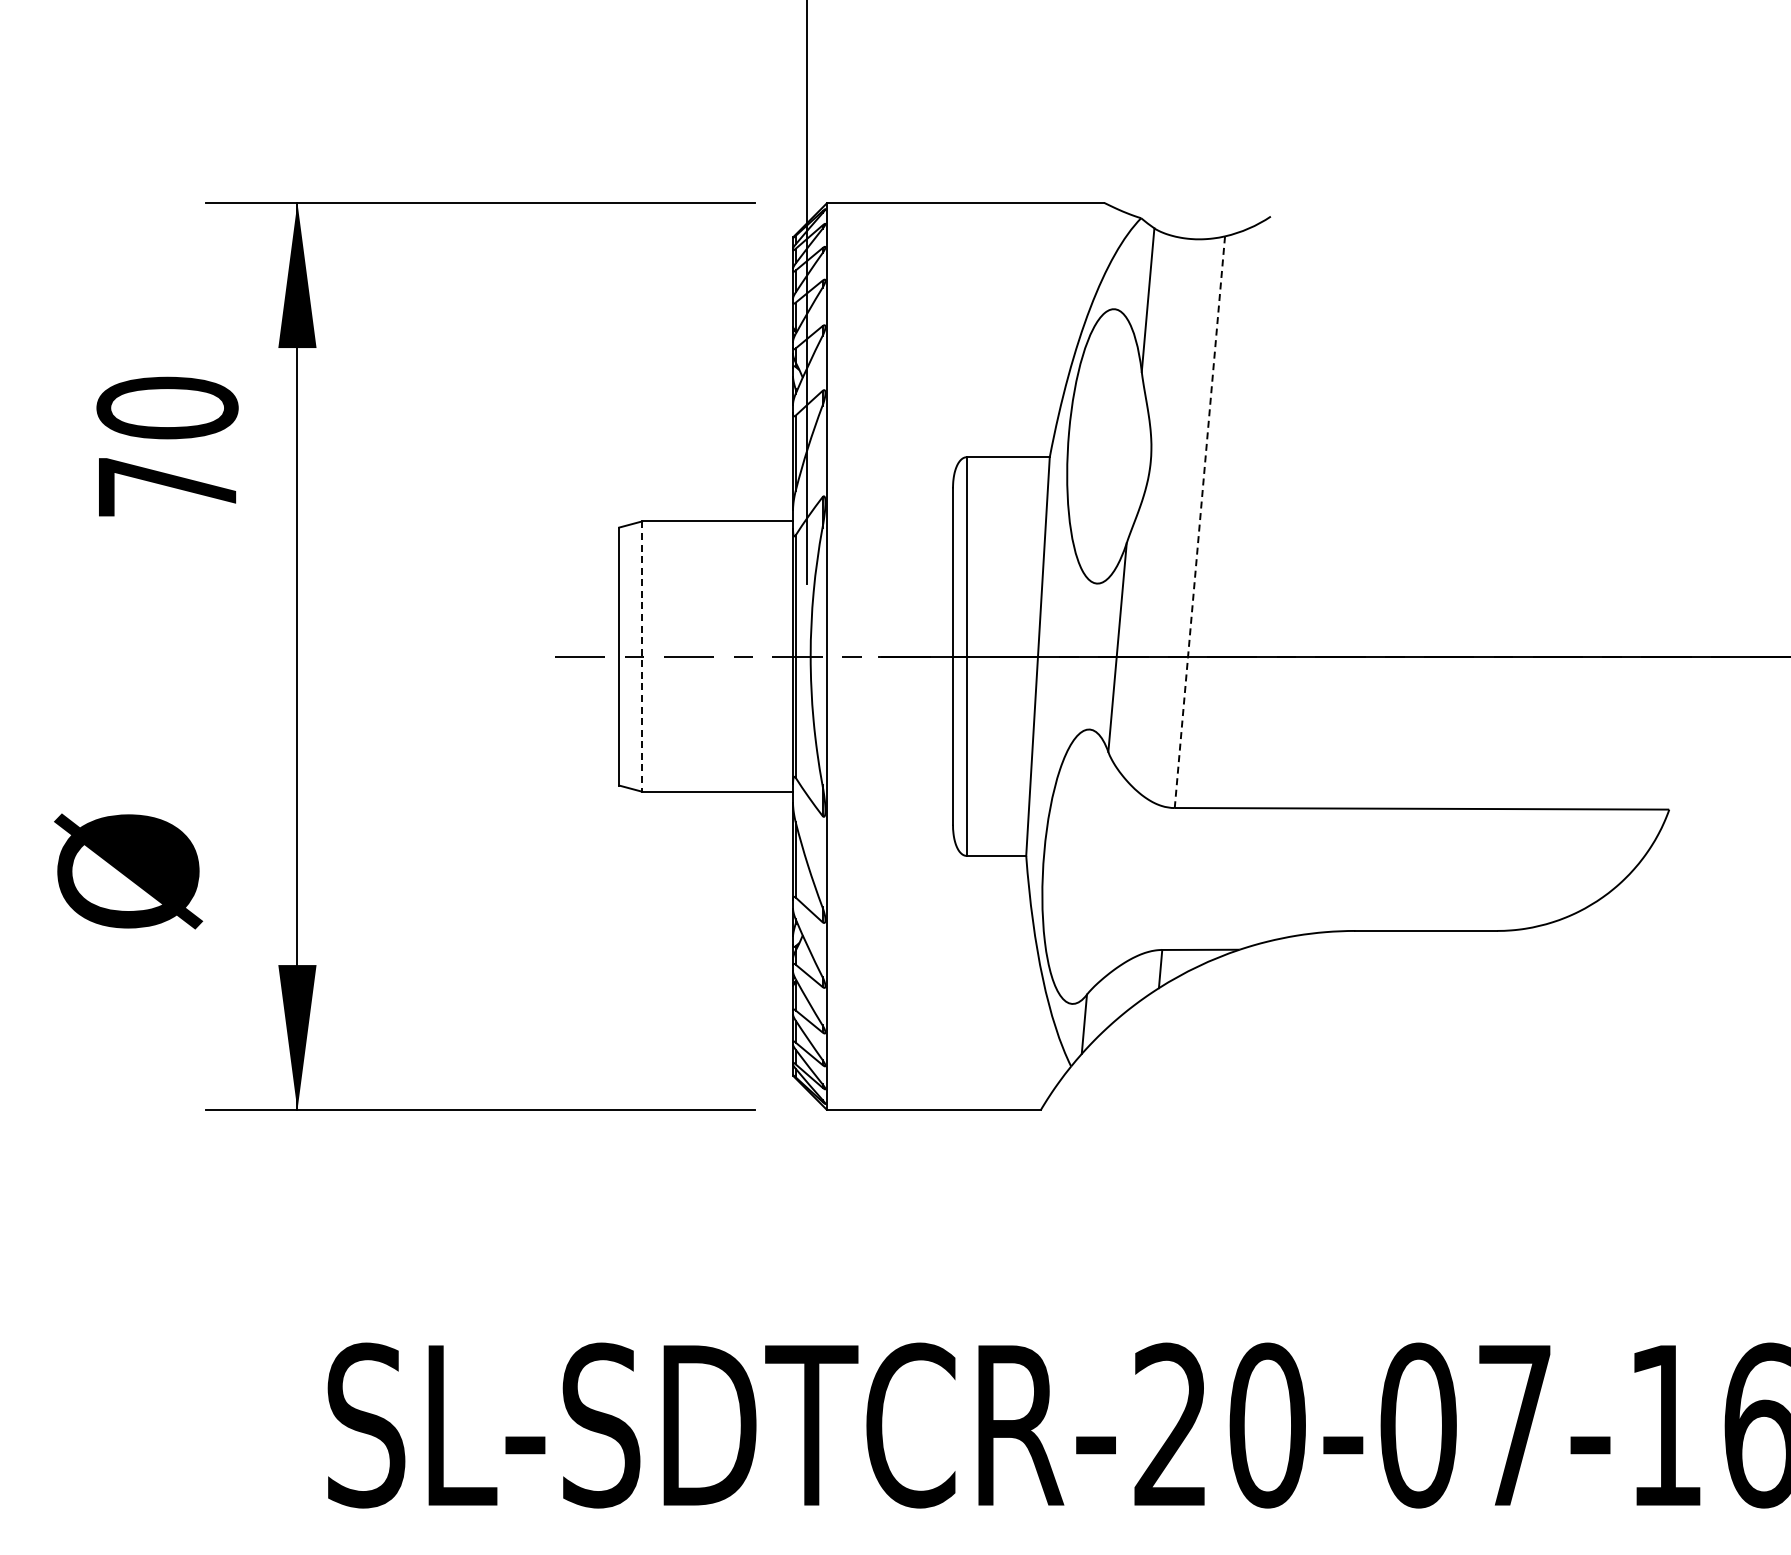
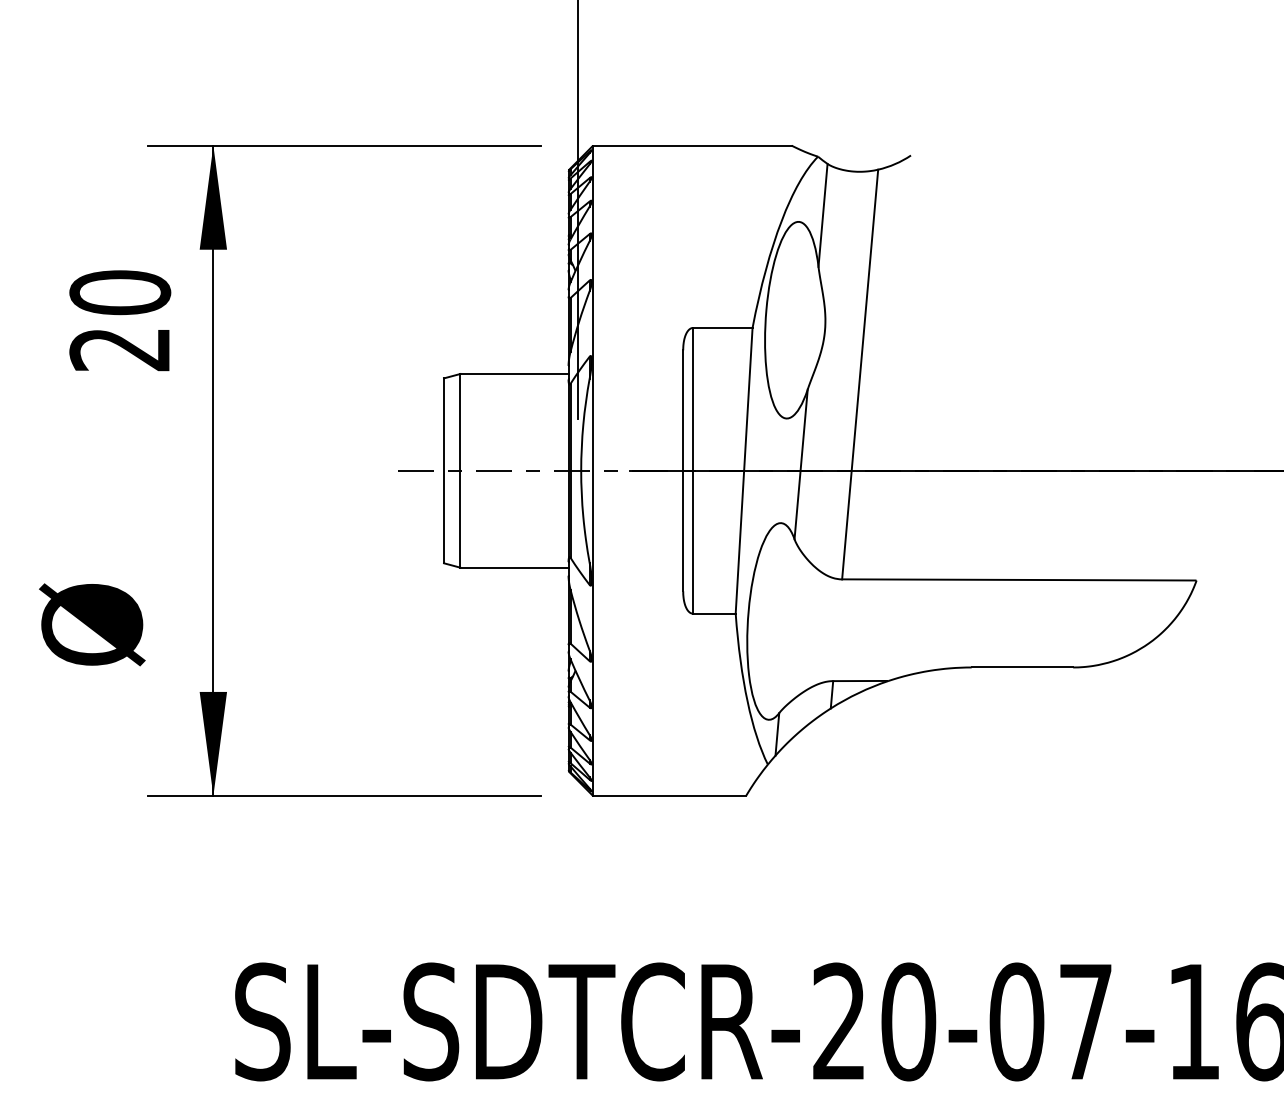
text: (166, 487) -> (119, 349), 70 -> 20
line: (1199, 522) -> (859, 374), dashed -> solid
line: (642, 657) -> (460, 471), dashed -> solid

